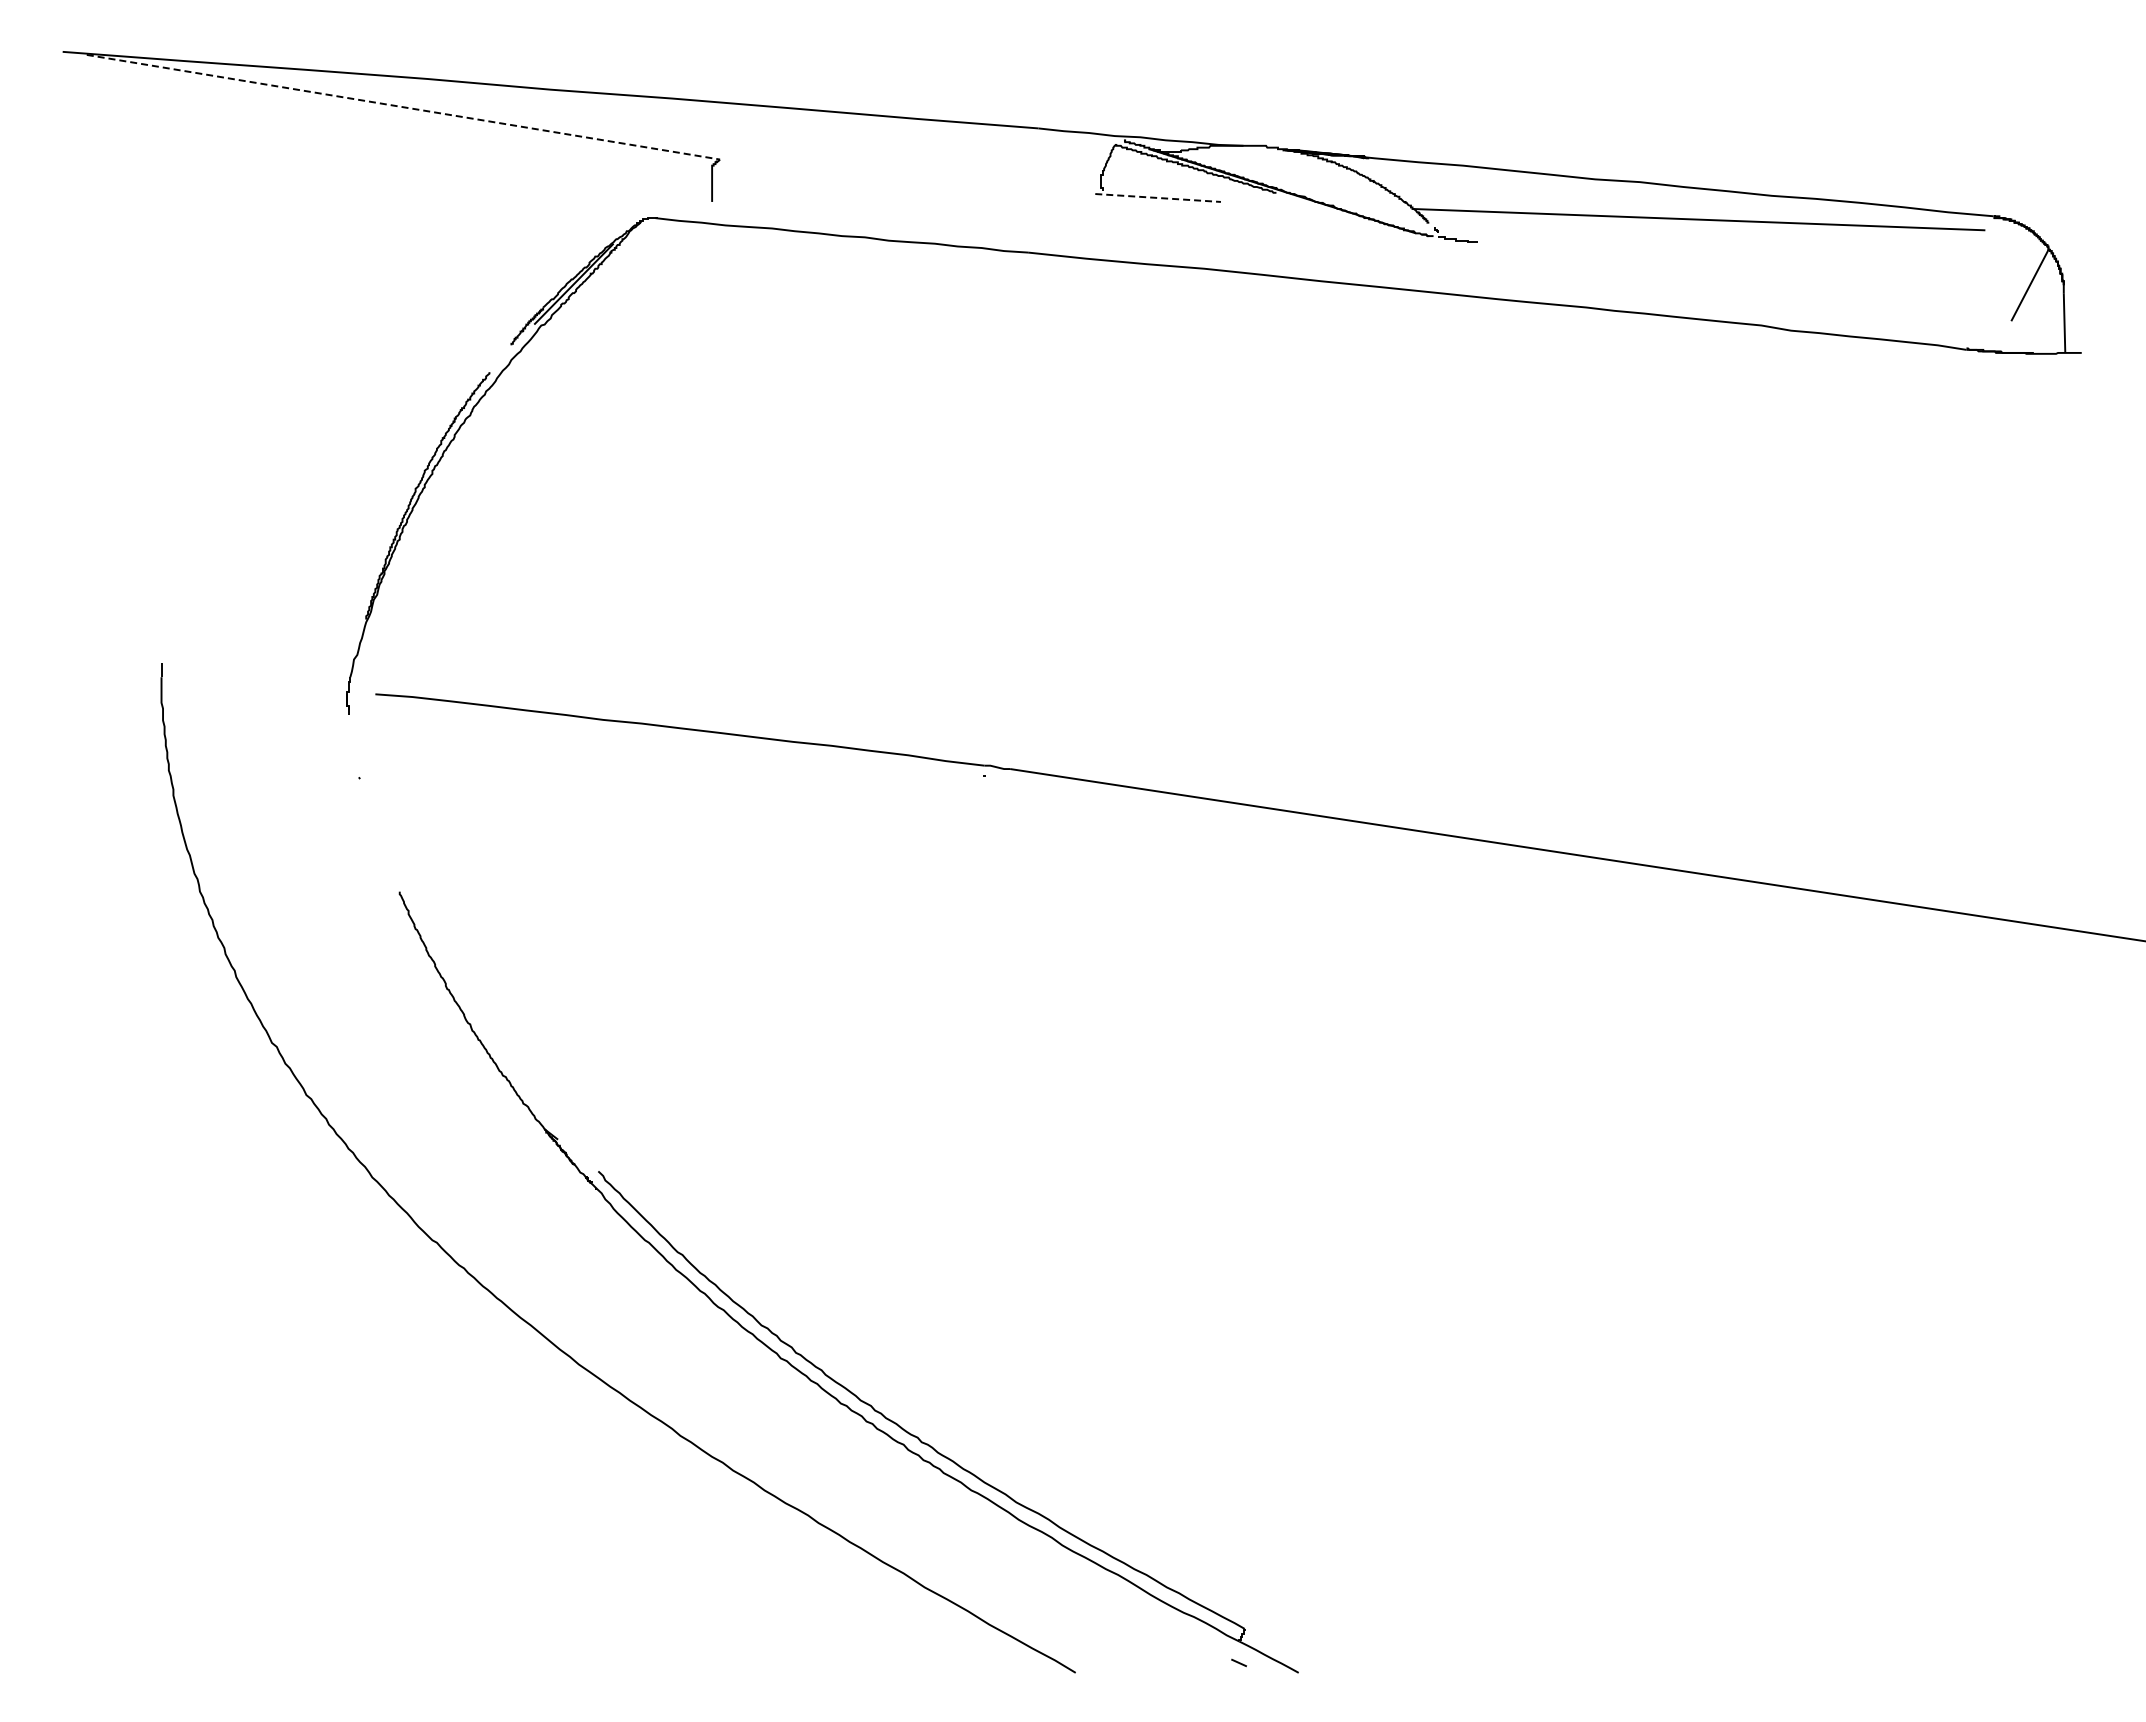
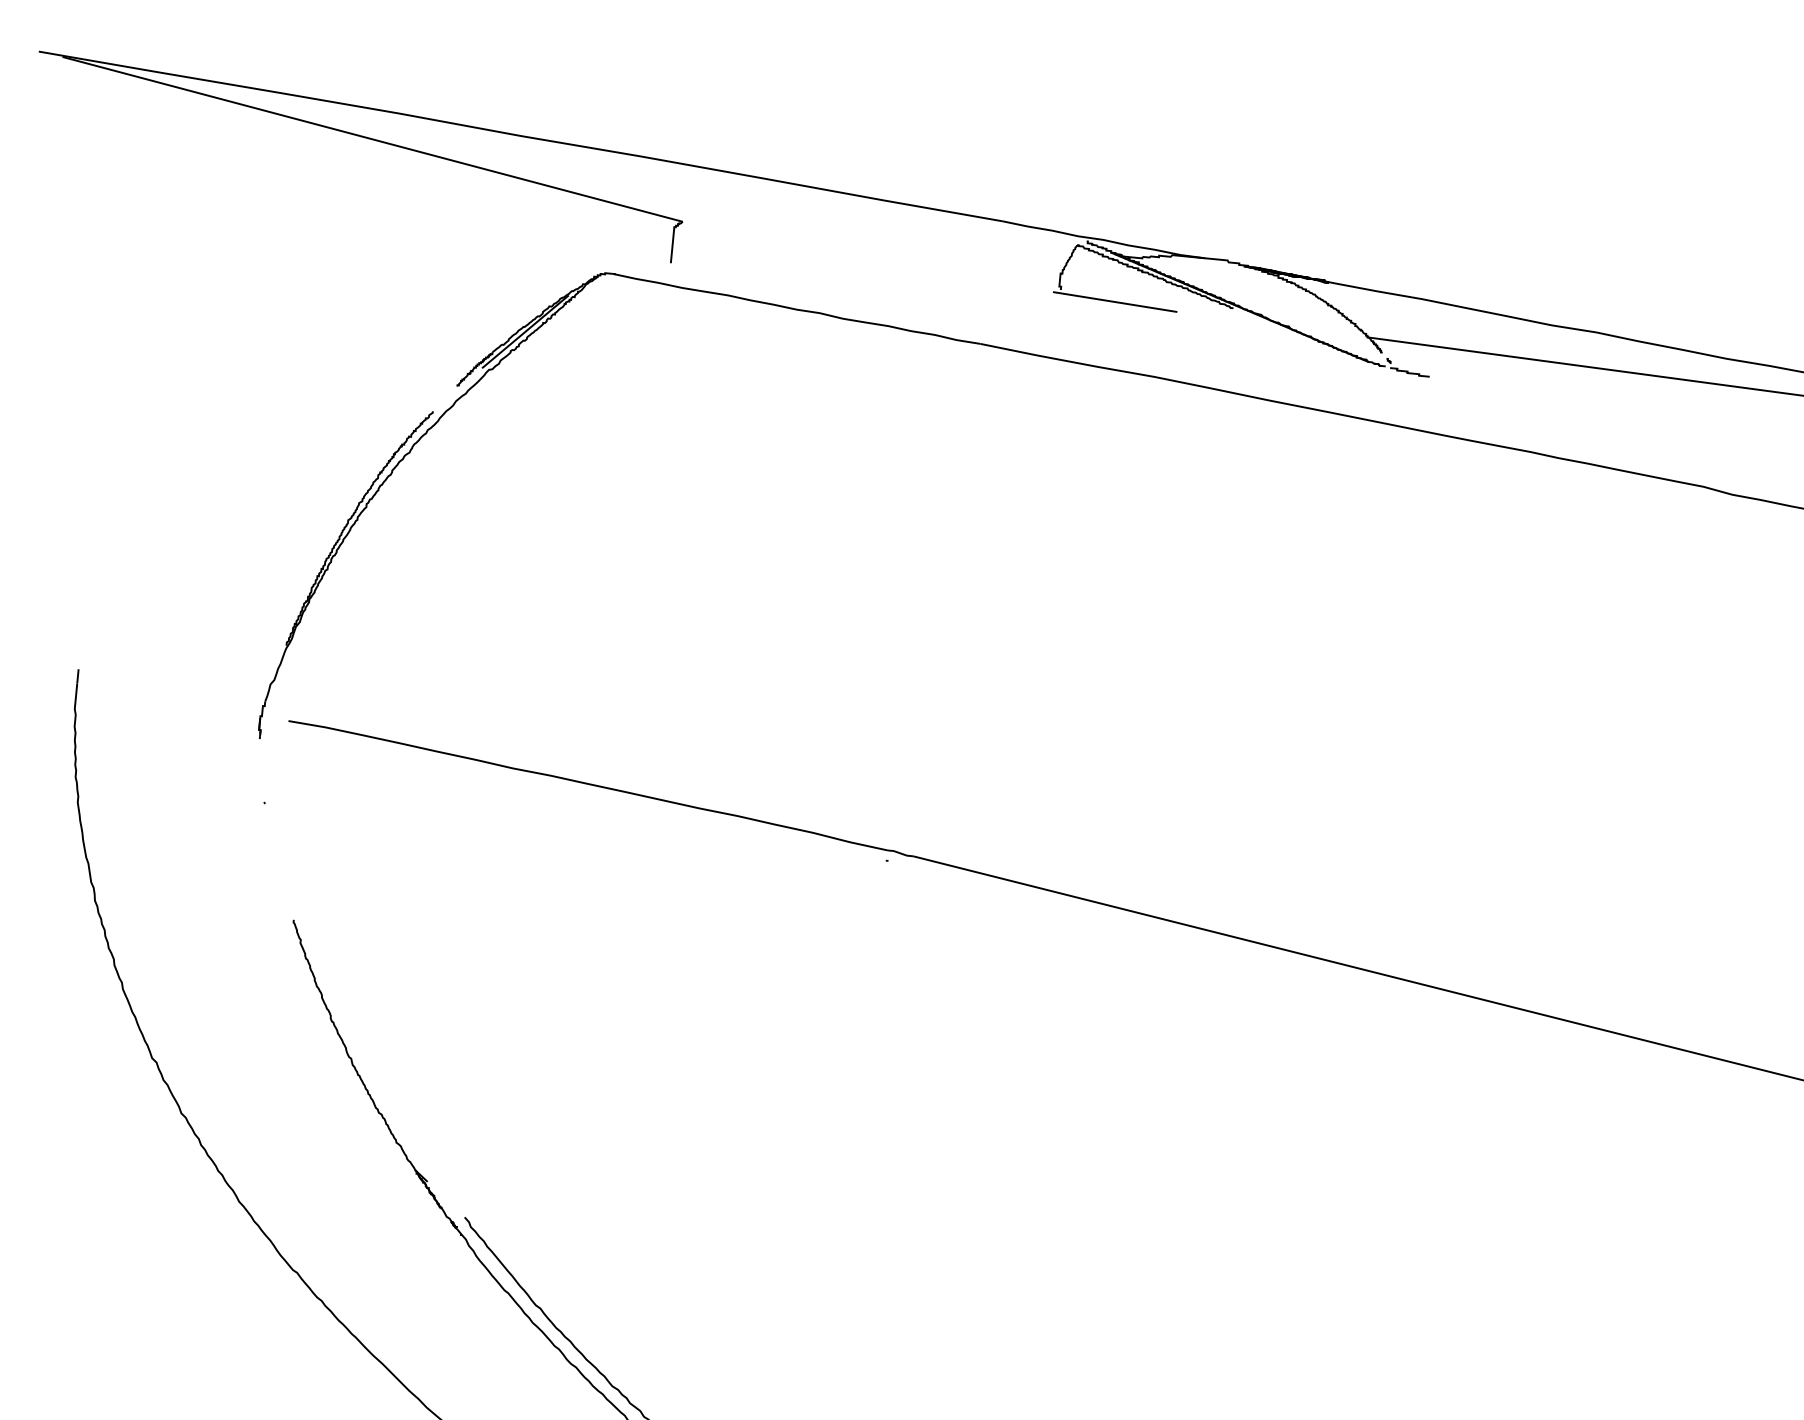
line: (403, 107) -> (372, 139), dashed -> solid
line: (1158, 197) -> (1115, 301), dashed -> solid

